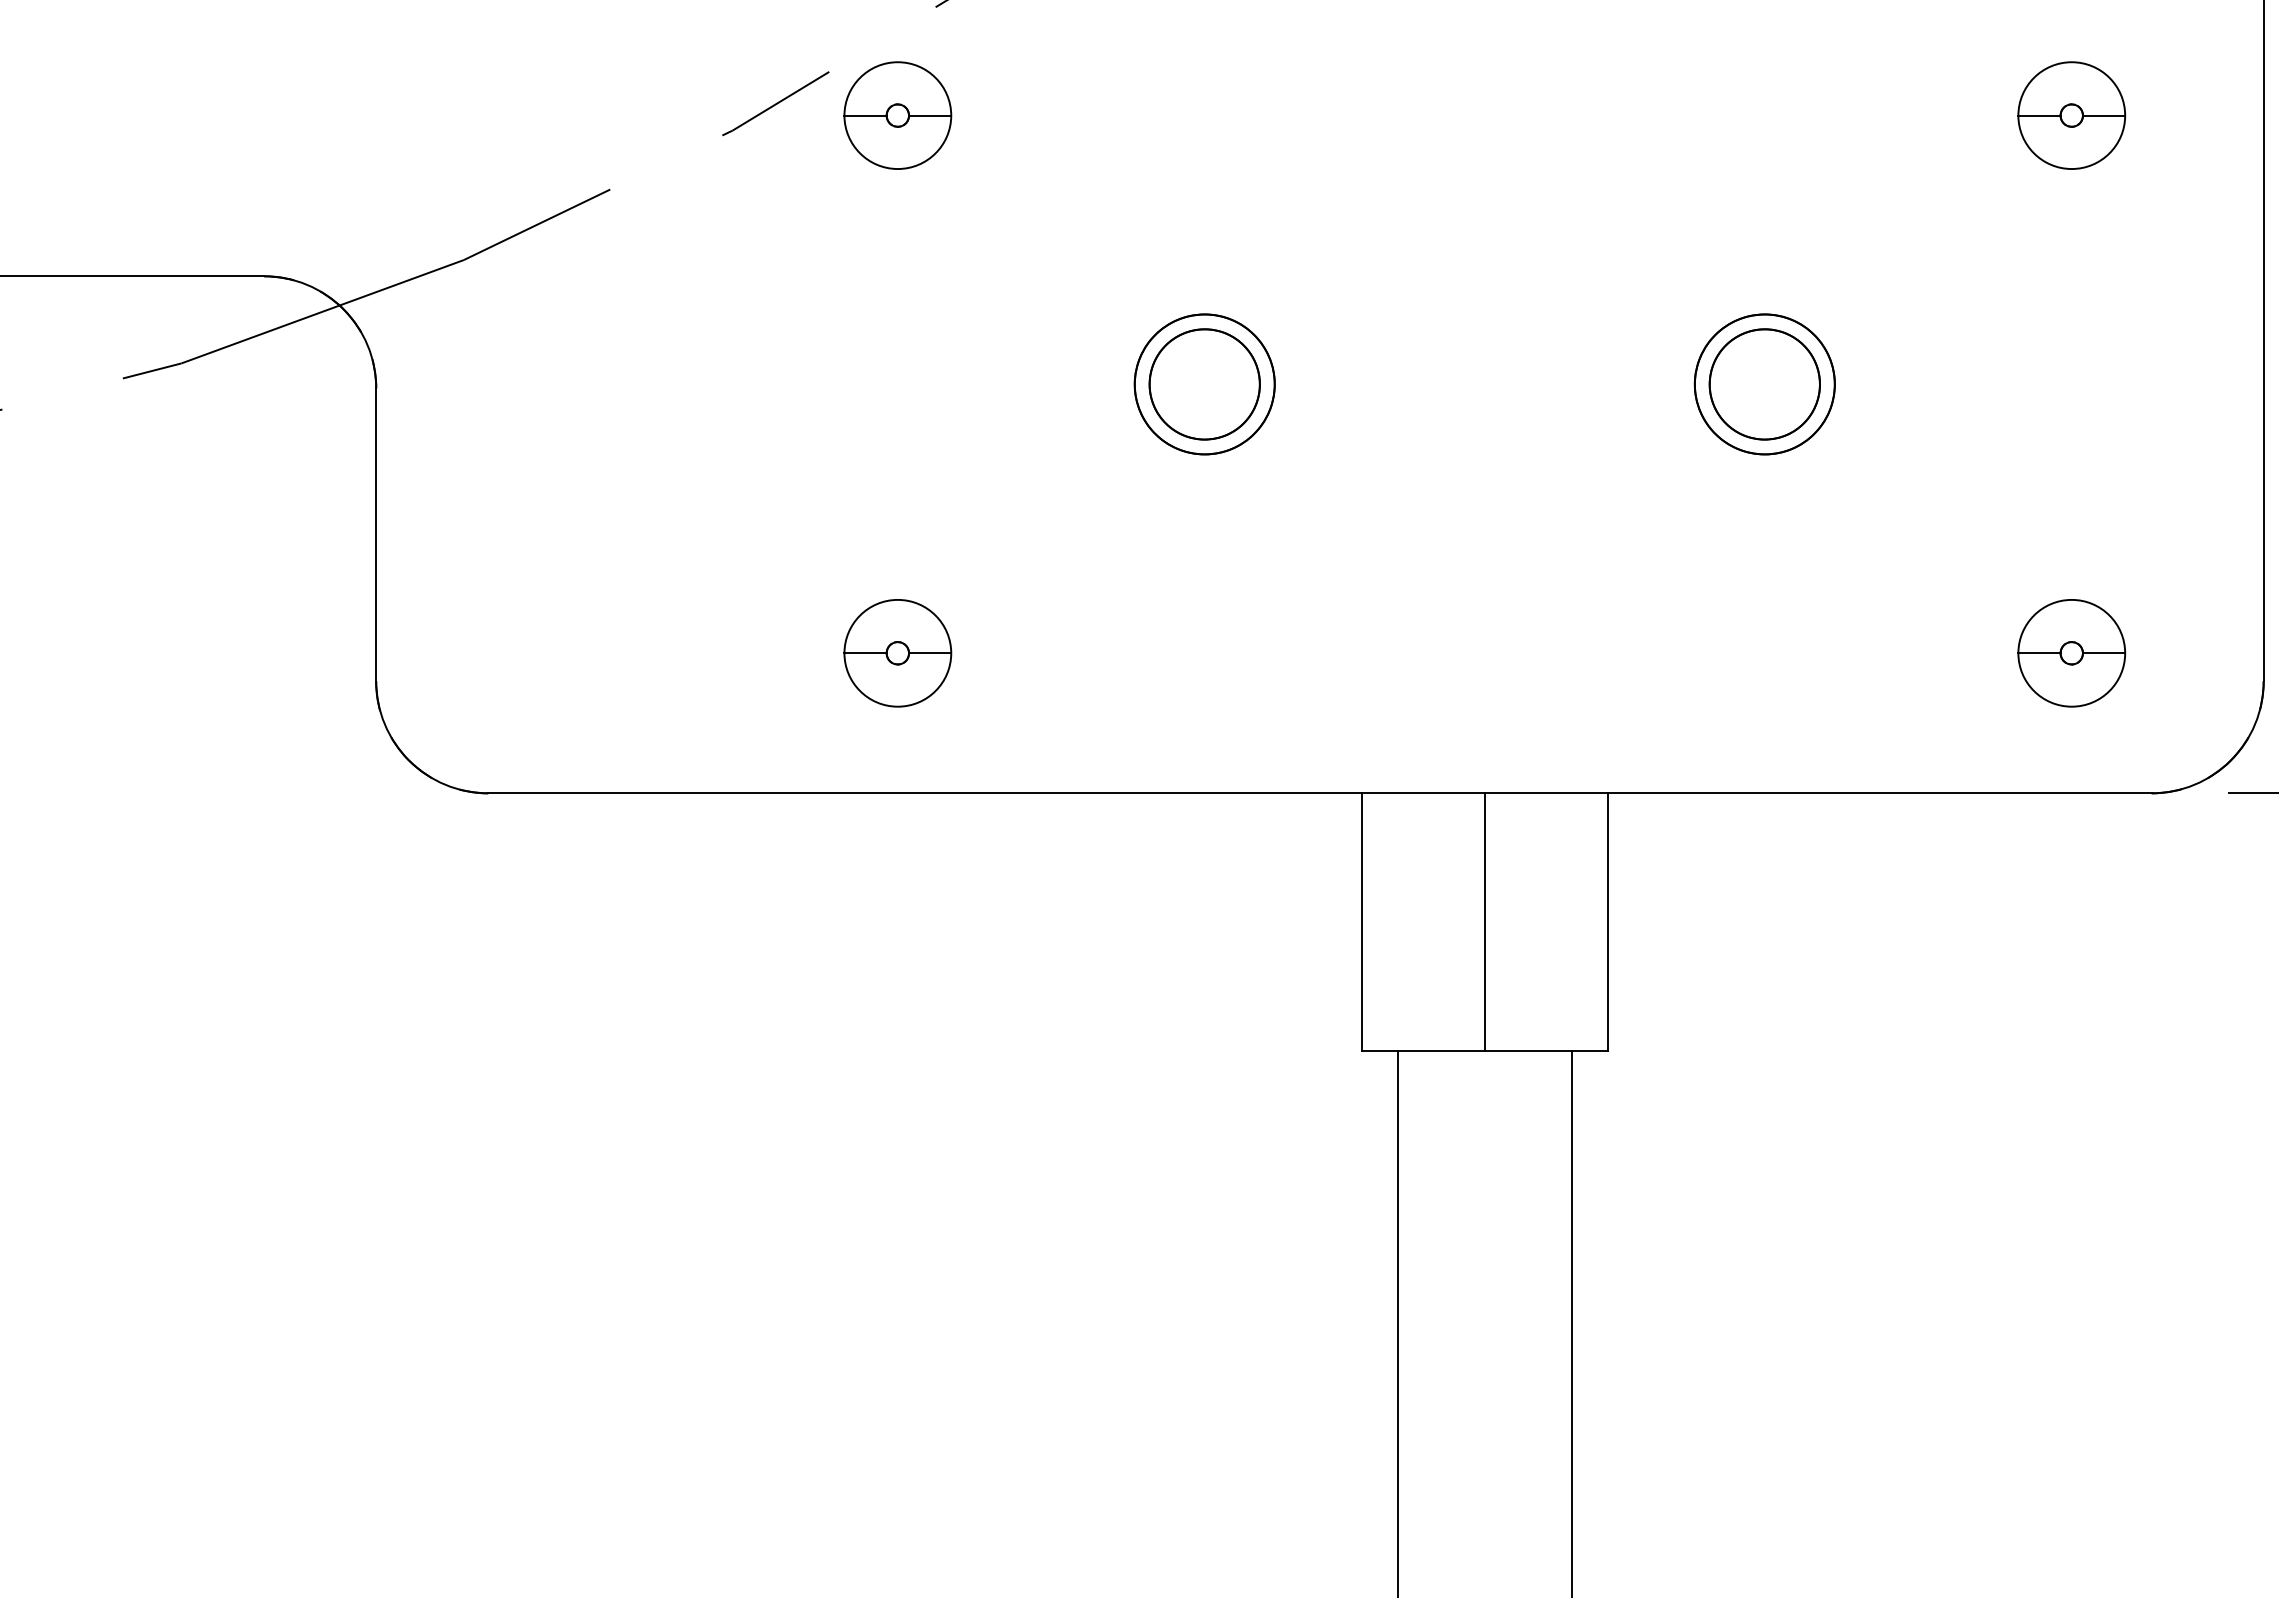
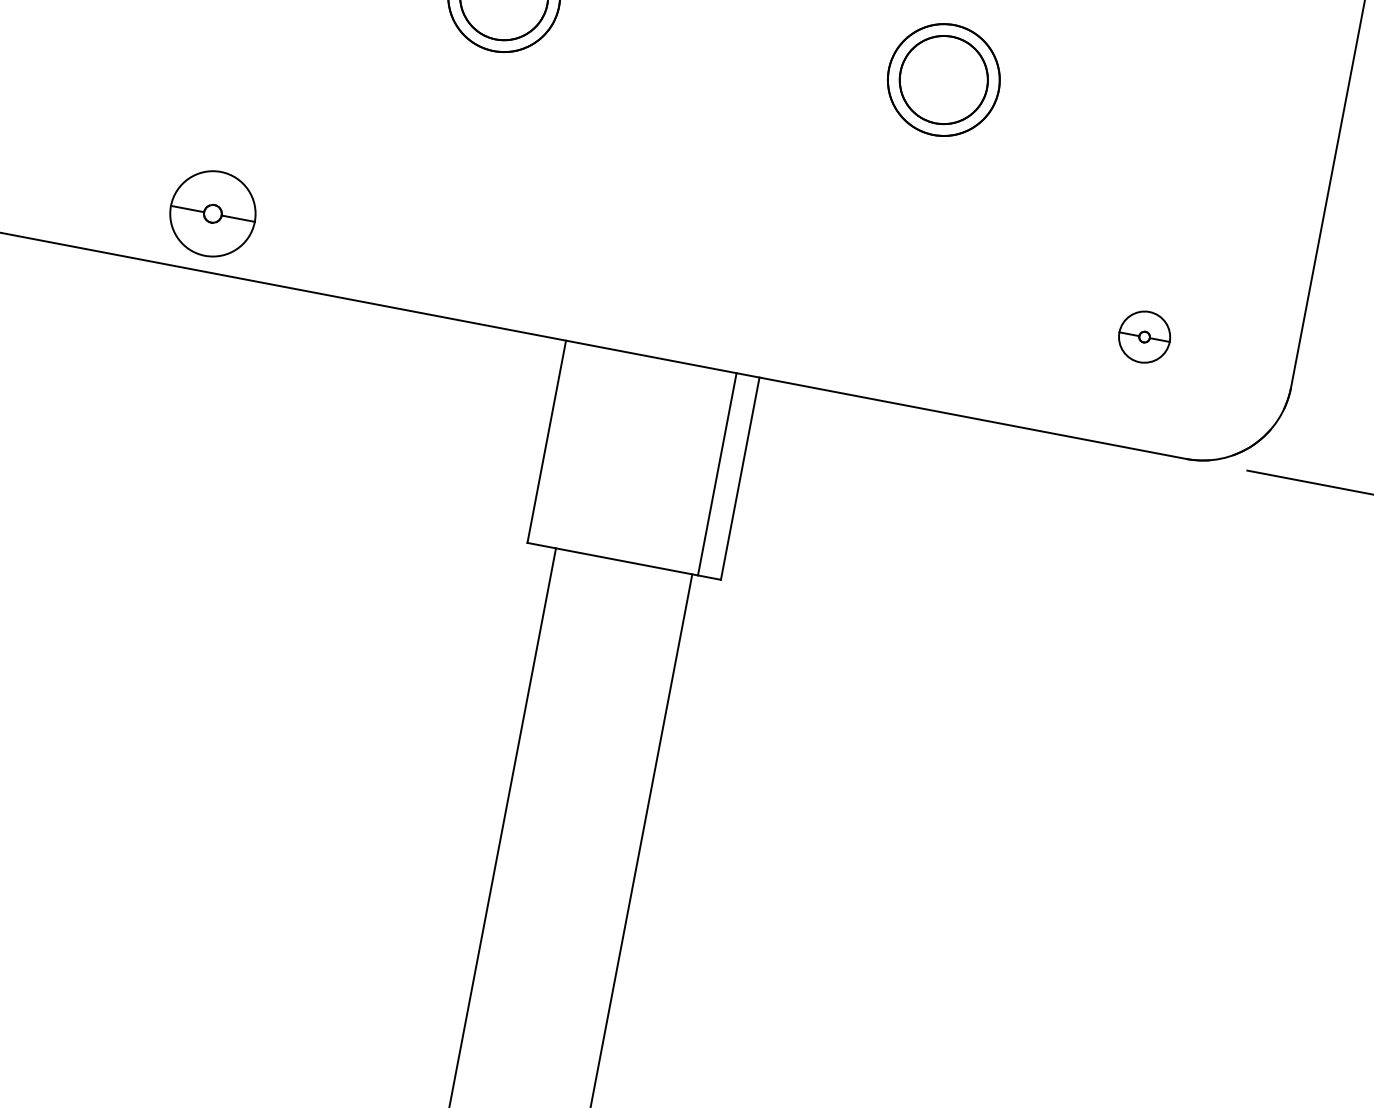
part: (897, 653) -> (212, 213), moved
part: (2071, 653) -> (1144, 337), size x0.6
line: (1484, 921) -> (717, 473), moved

